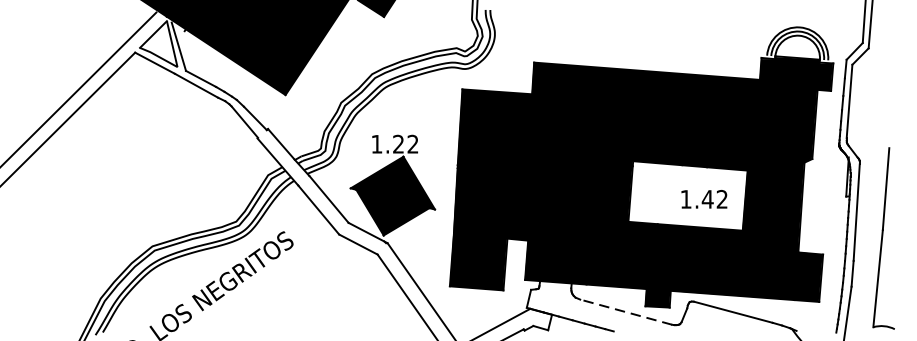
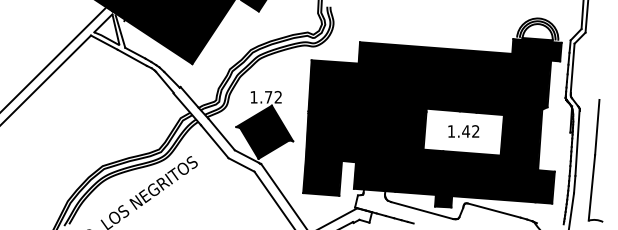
text: (398, 144) -> (268, 97), 1.22 -> 1.72
text: (703, 199) -> (463, 131), moved
line: (625, 312) -> (421, 210), dashed -> solid

